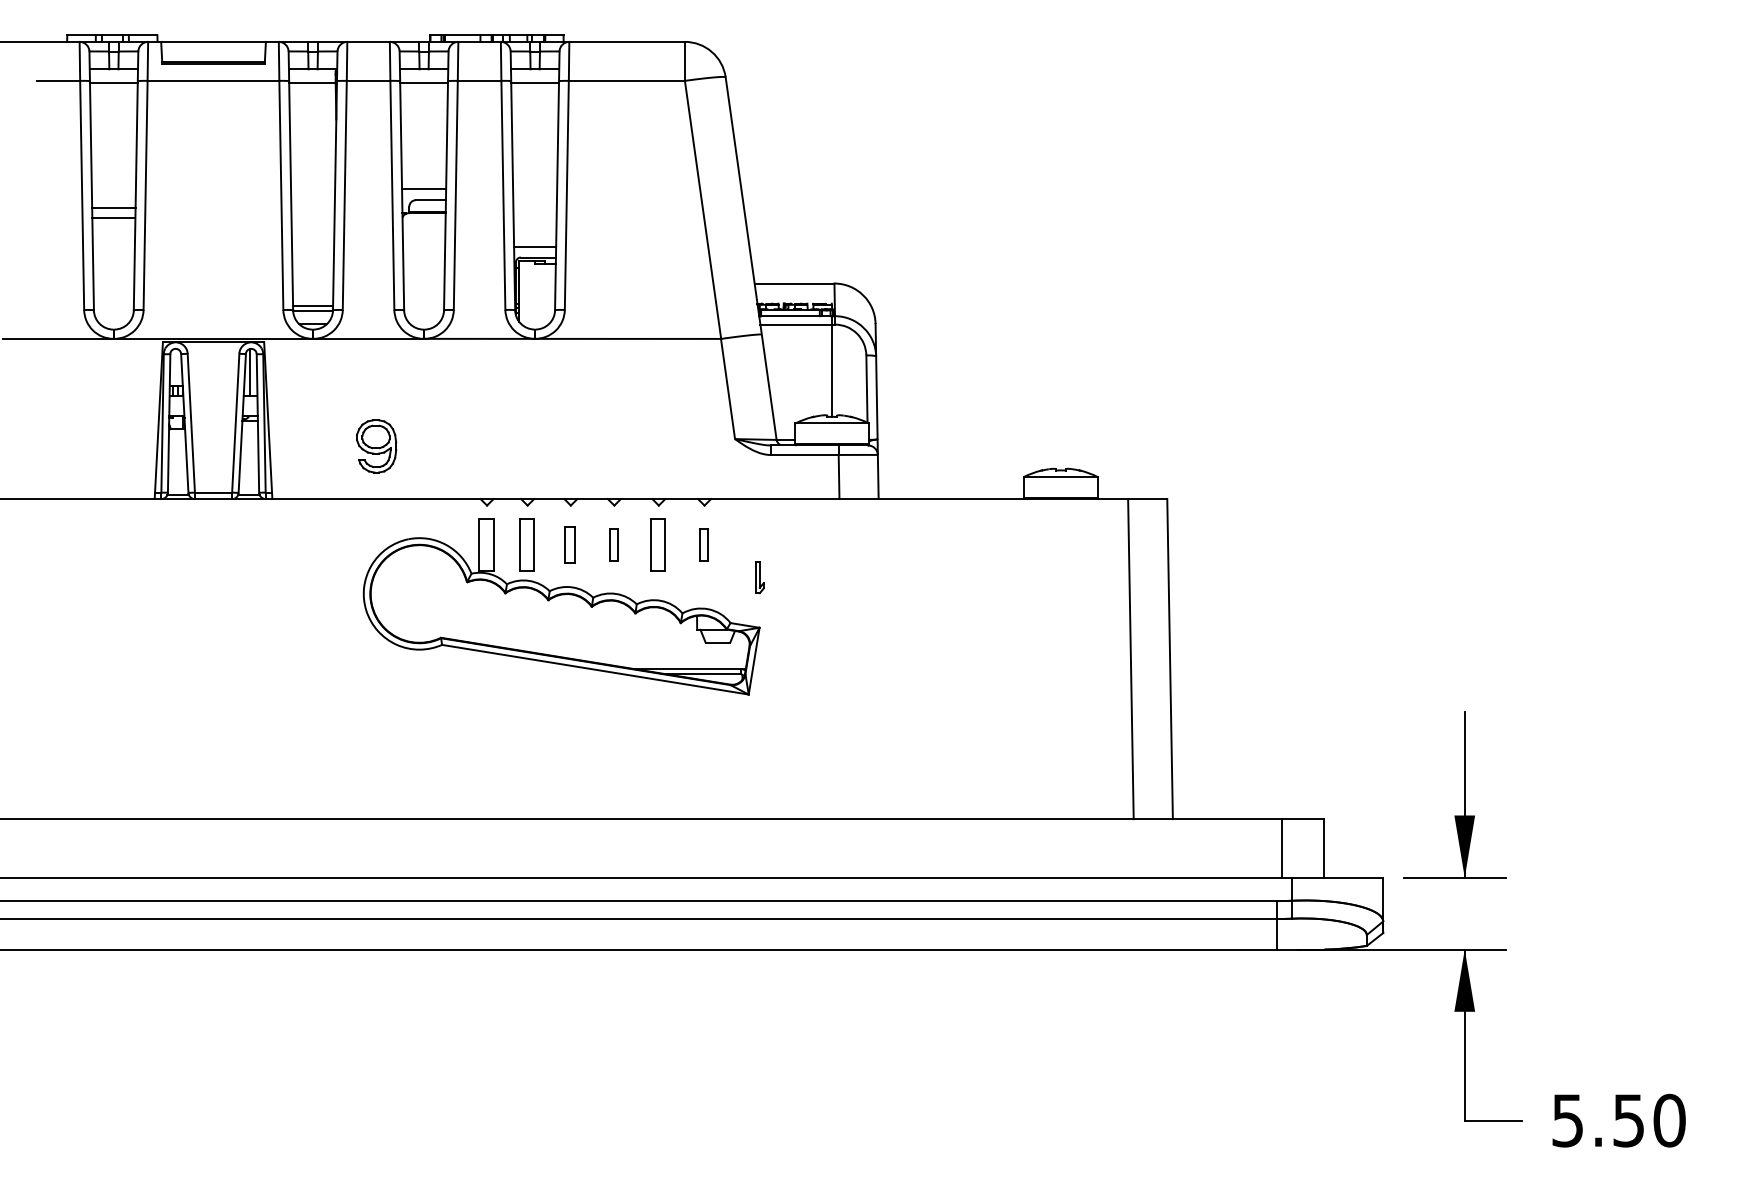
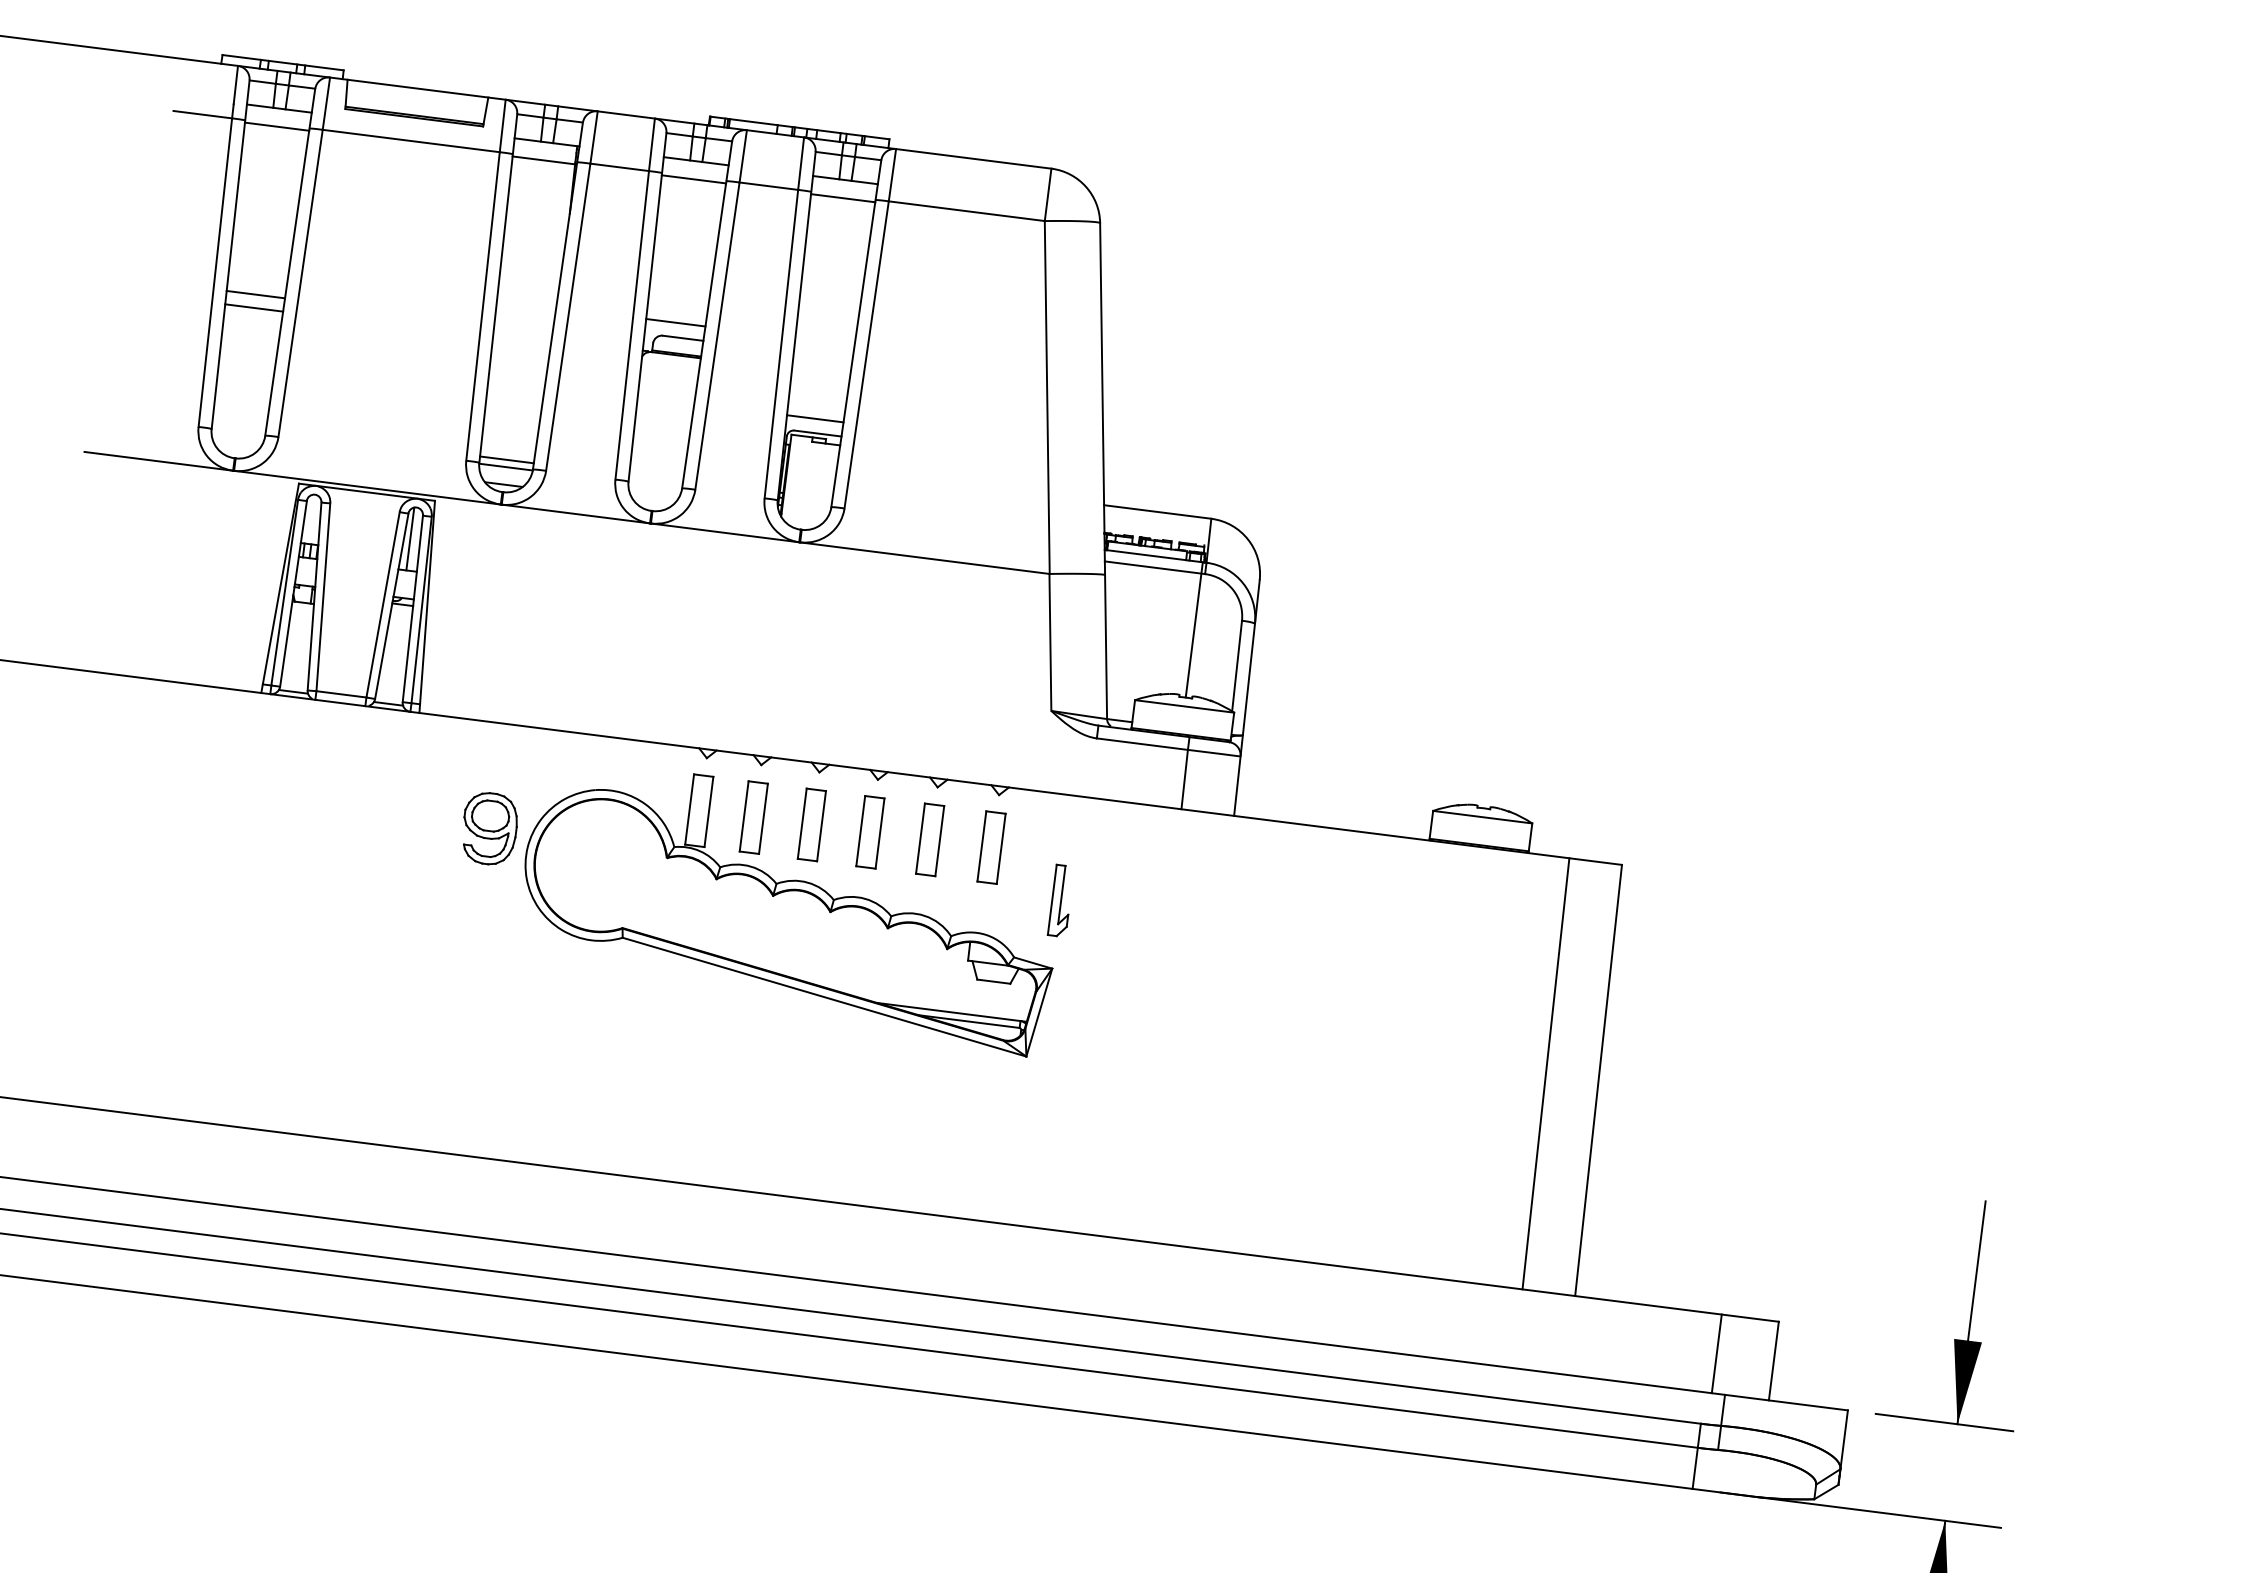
part: (376, 446) -> (489, 828), moved
part: (569, 544) -> (810, 824), size x1.43
part: (613, 544) -> (870, 831), size x1.67
part: (703, 544) -> (991, 847), size x1.67
part: (759, 577) -> (1060, 901), size x1.67

